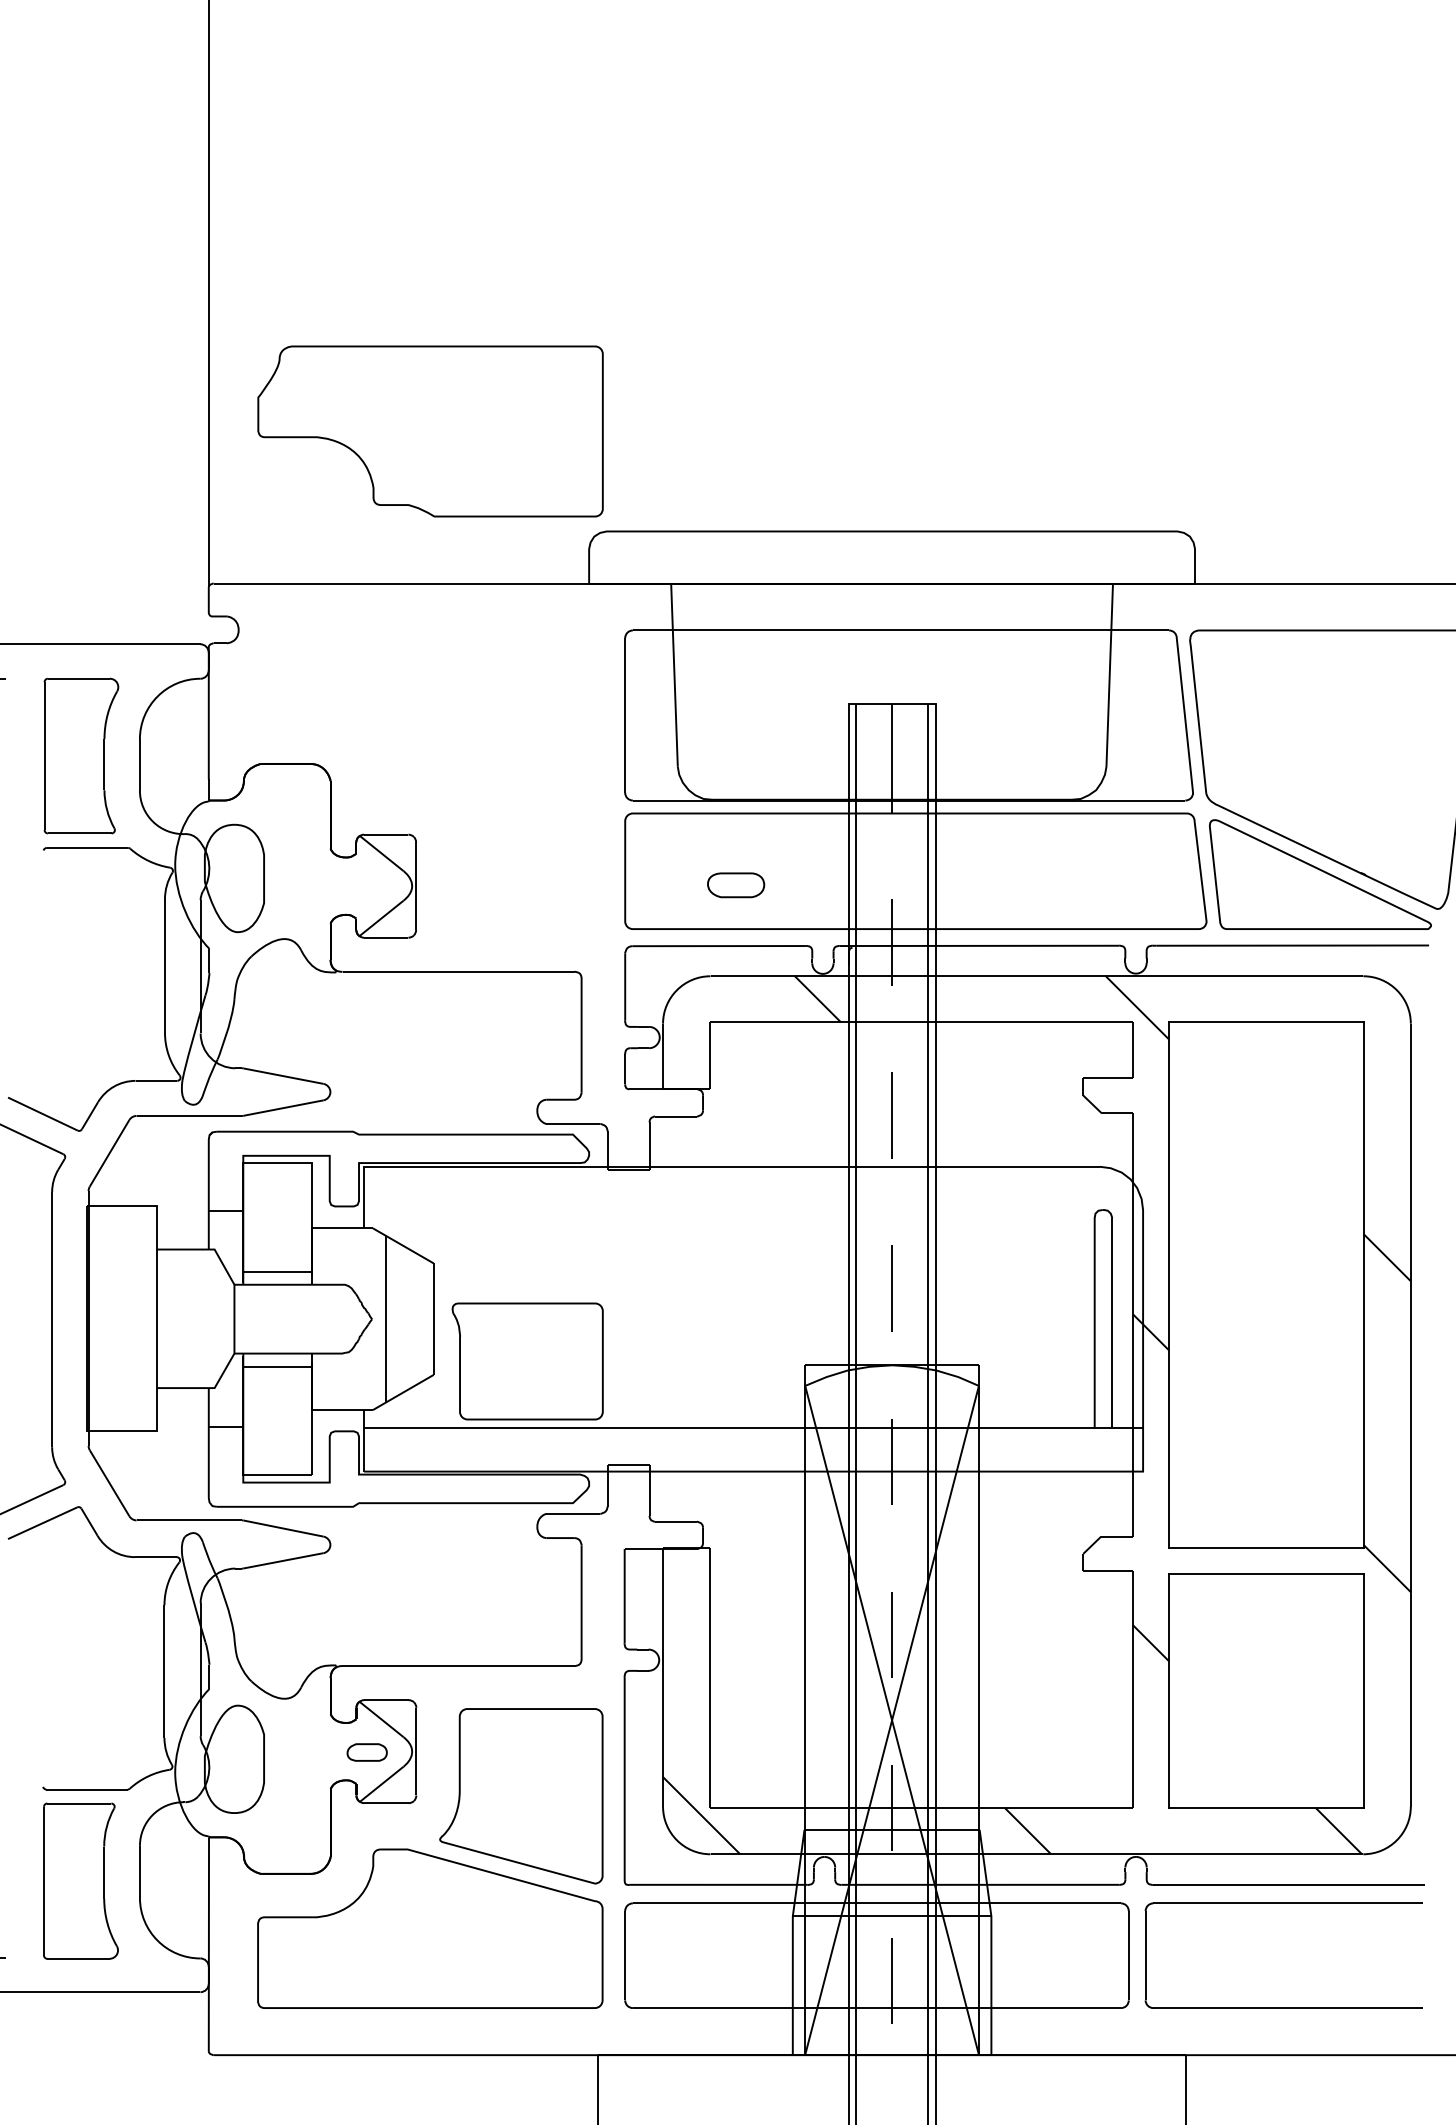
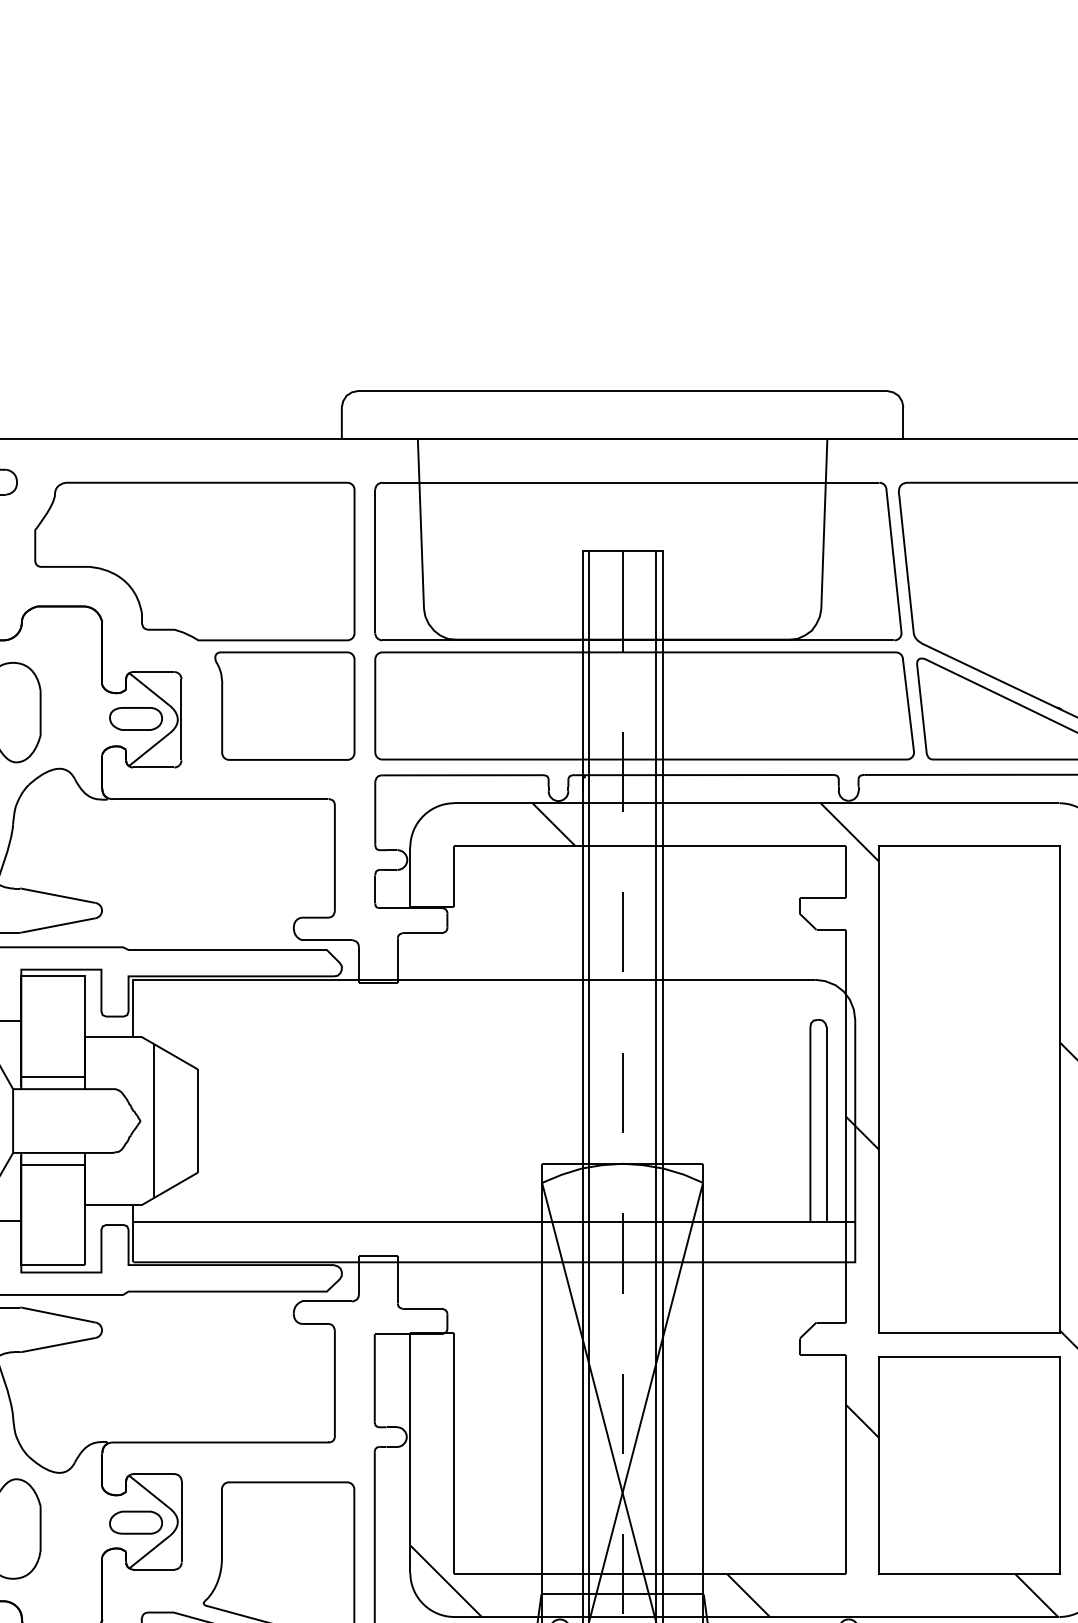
part: (430, 431) -> (194, 561), moved
part: (736, 885) -> (136, 719), moved
part: (527, 1361) -> (284, 706), moved
part: (367, 1752) -> (136, 1522), size x1.43

